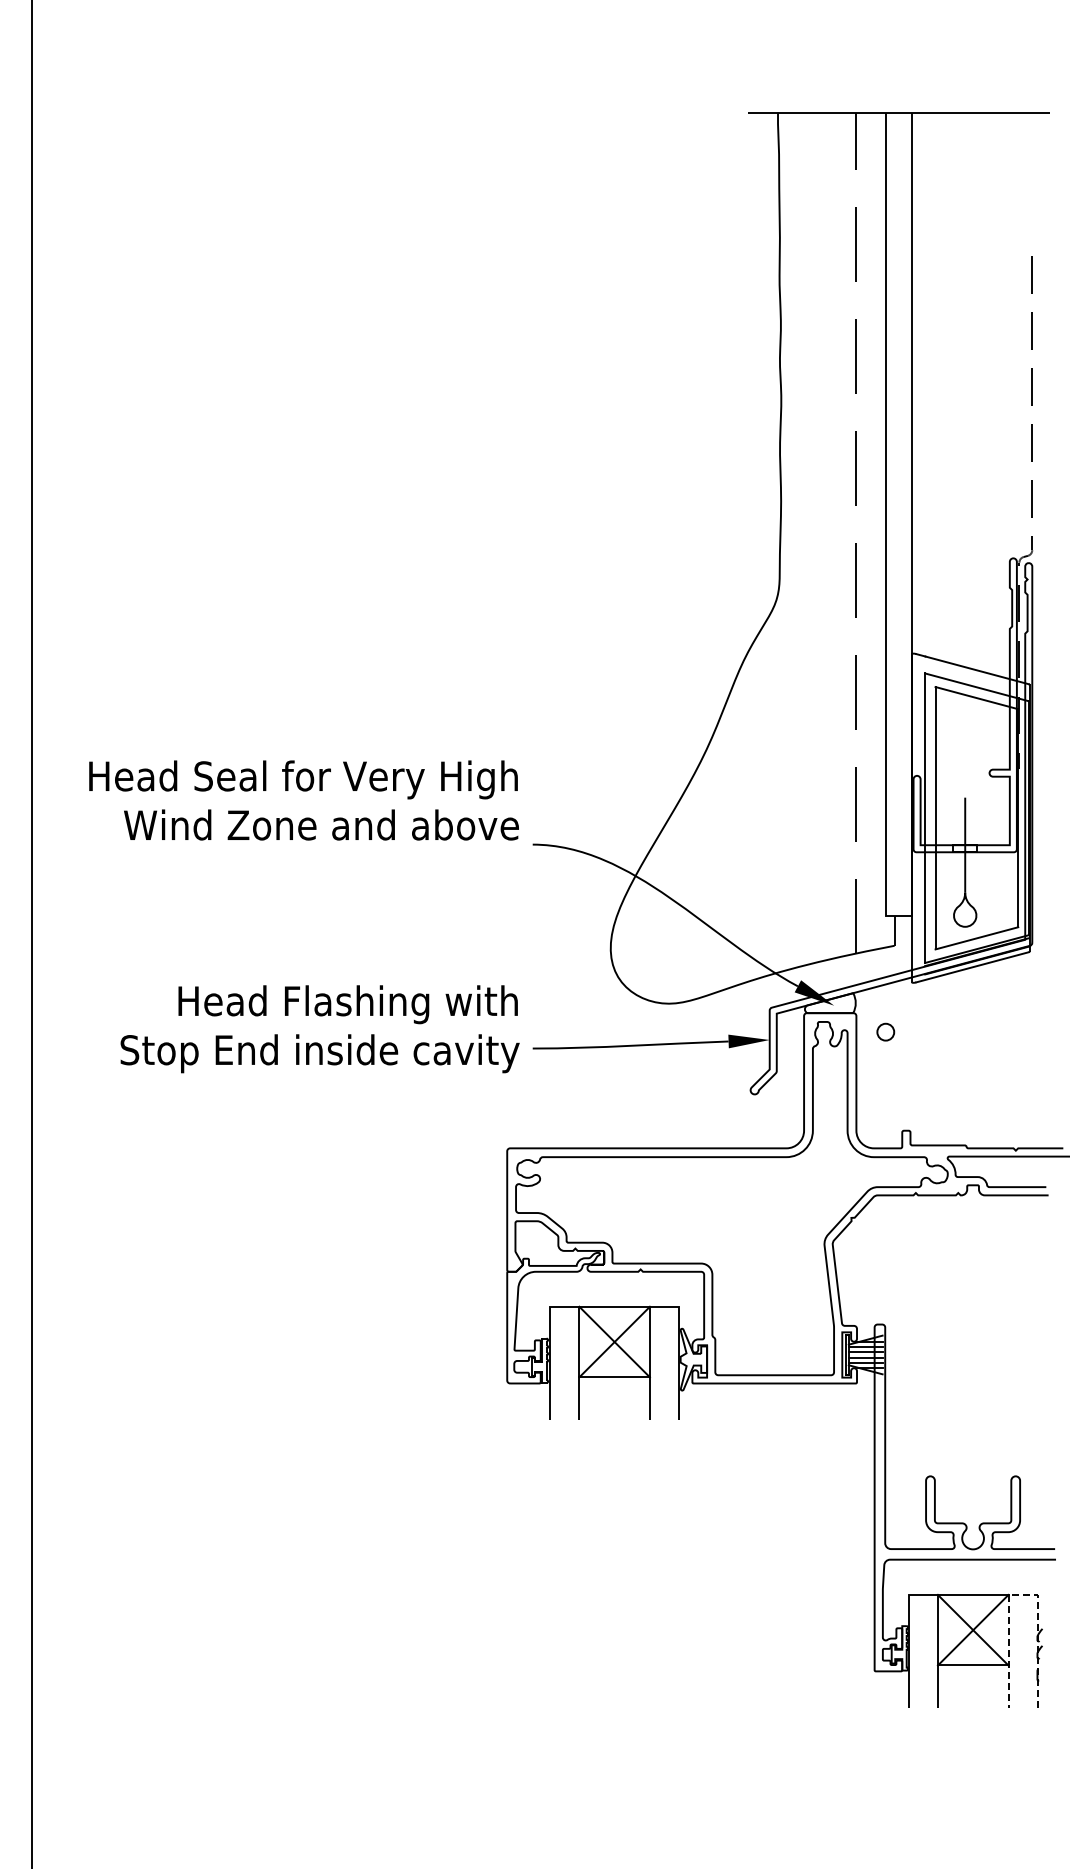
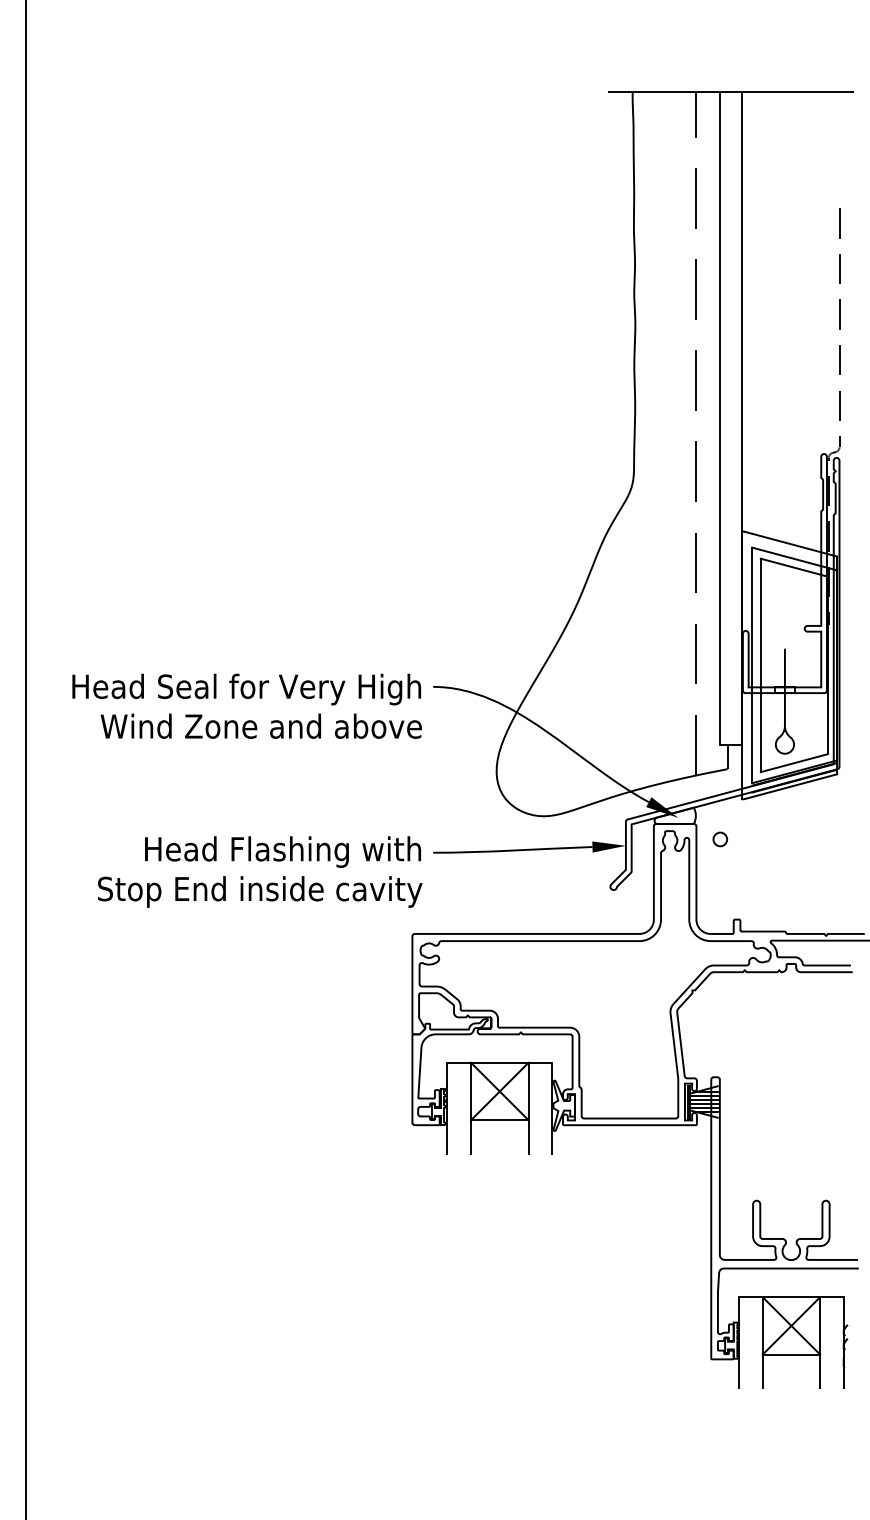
text: (303, 800) -> (246, 706), moved
text: (319, 1029) -> (259, 872), moved
line: (1023, 1594) -> (832, 1296), dashed -> solid

